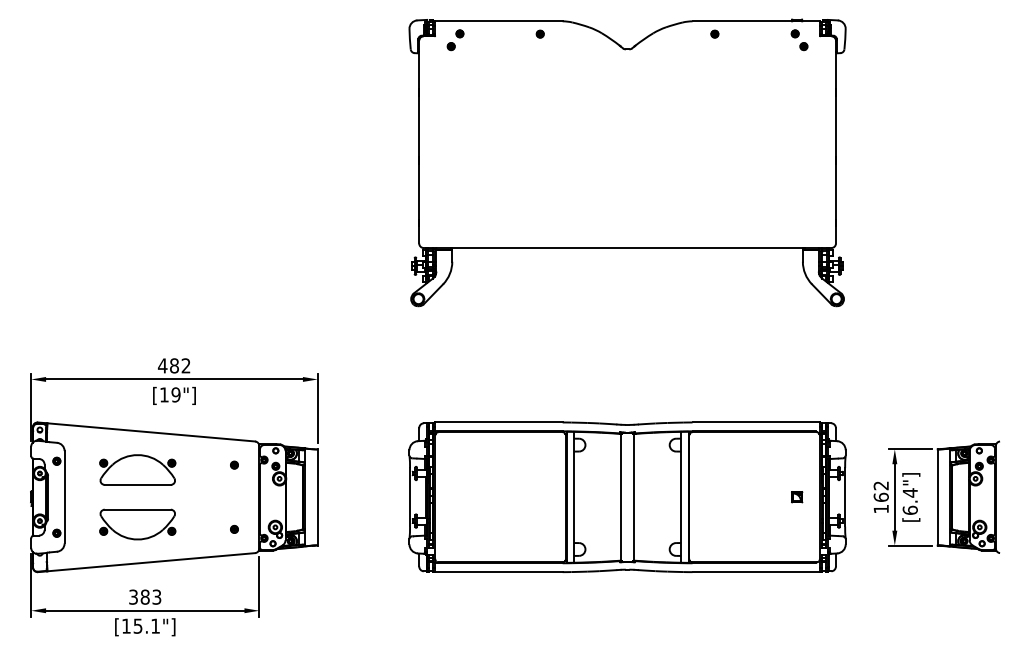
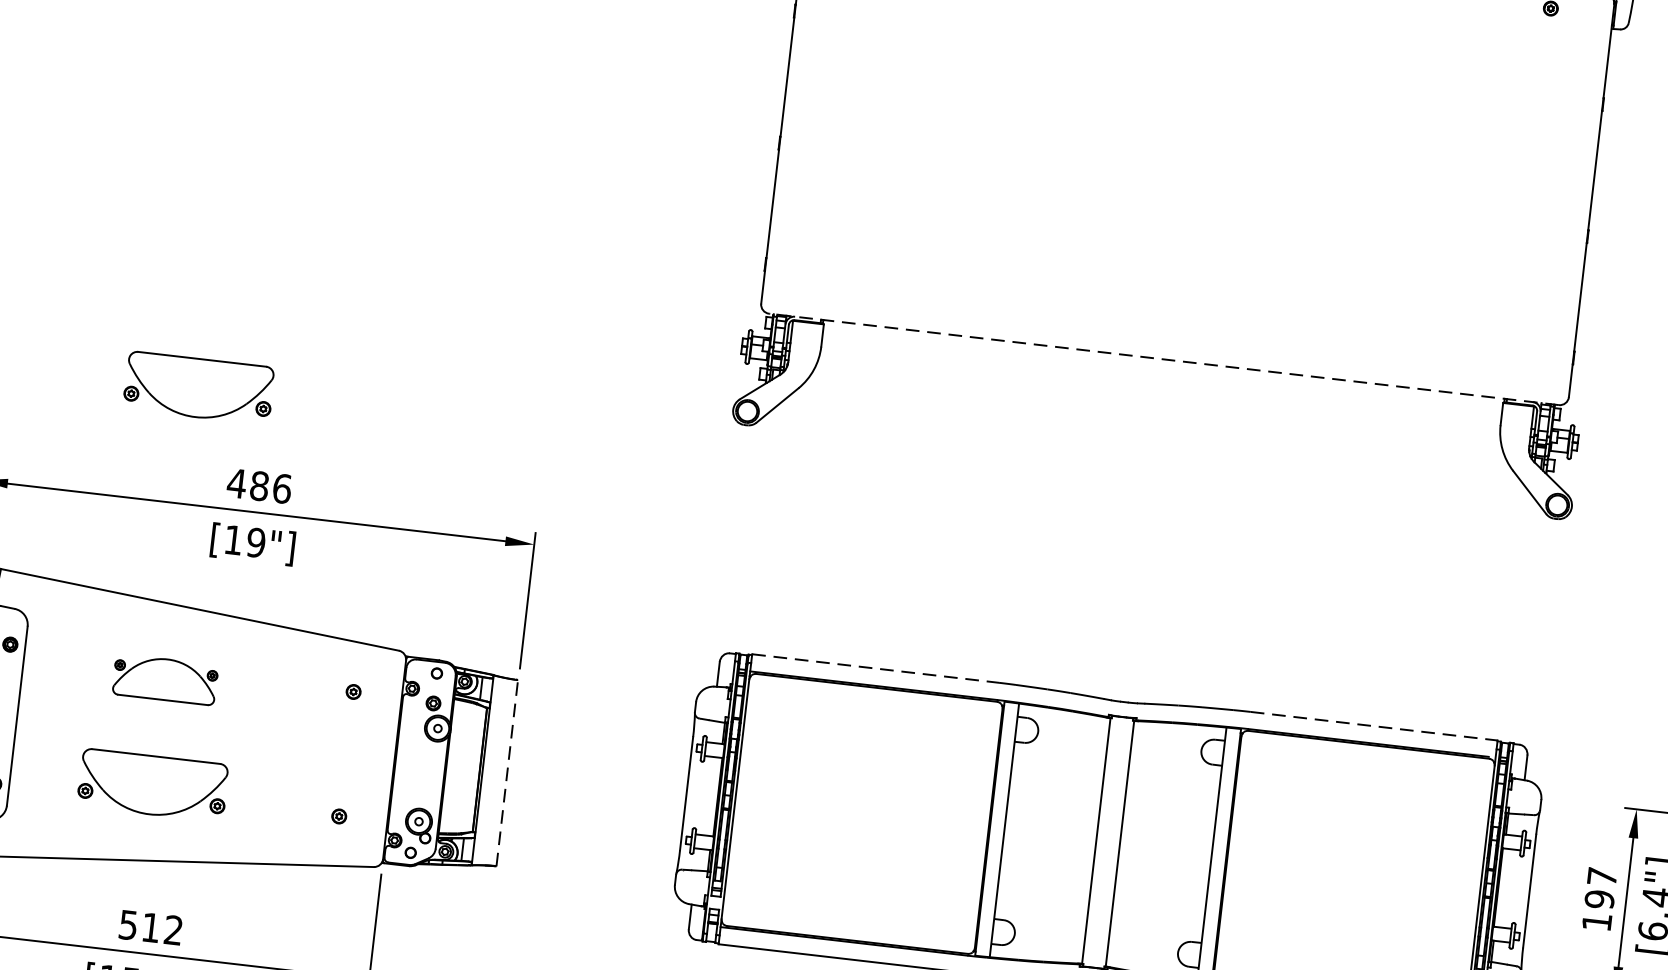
line: (627, 248) -> (1163, 360), solid -> dashed
part: (137, 319) -> (198, 387), added
text: (185, 365) -> (281, 487), 482 -> 486
line: (498, 422) -> (874, 668), solid -> dashed
line: (756, 422) -> (1374, 726), solid -> dashed
part: (137, 469) -> (164, 678), size x0.7
text: (880, 491) -> (1599, 887), 162 -> 197
line: (317, 496) -> (507, 771), solid -> dashed
part: (797, 497) -> (1437, 880), removed
text: (145, 596) -> (151, 926), 383 -> 512

